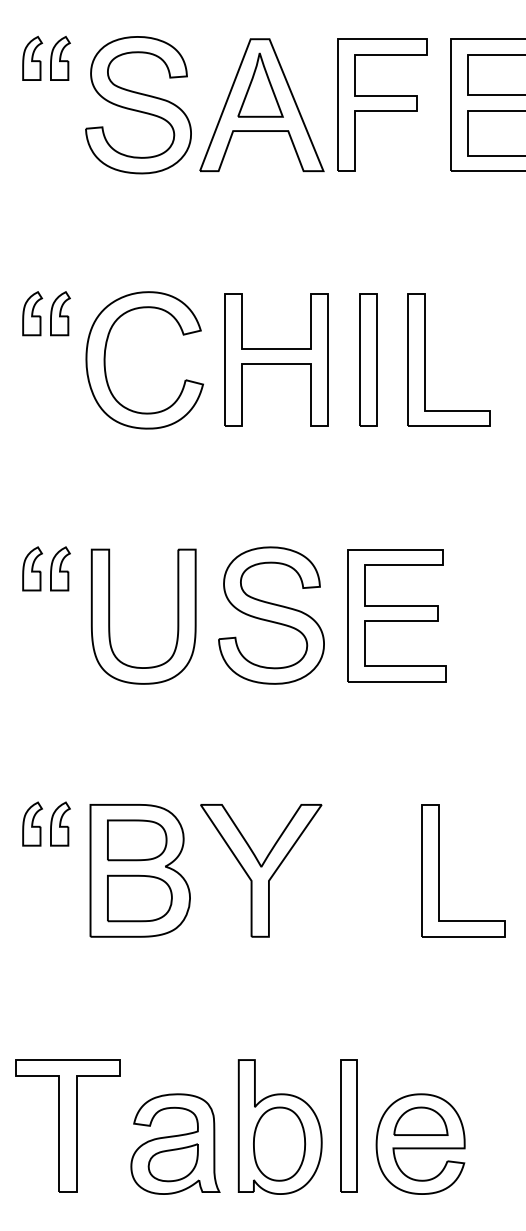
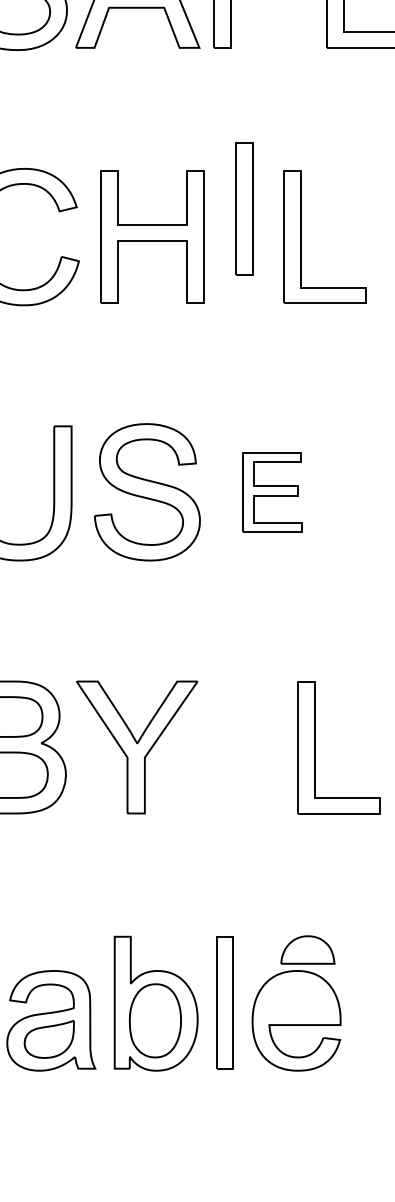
part: (368, 359) -> (244, 208), moved
part: (396, 615) -> (272, 492), size x0.6
part: (420, 1120) -> (307, 949), moved

